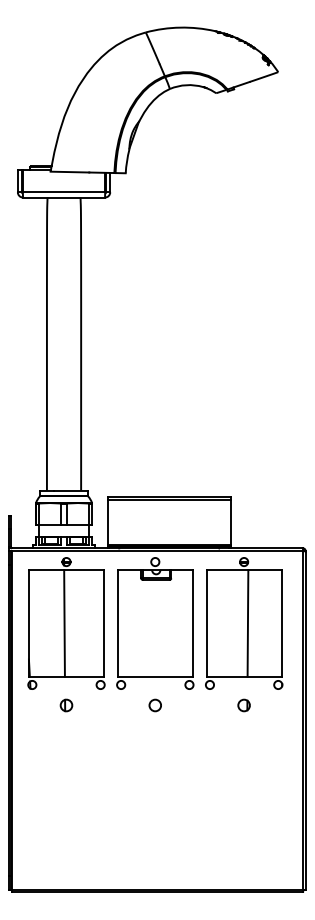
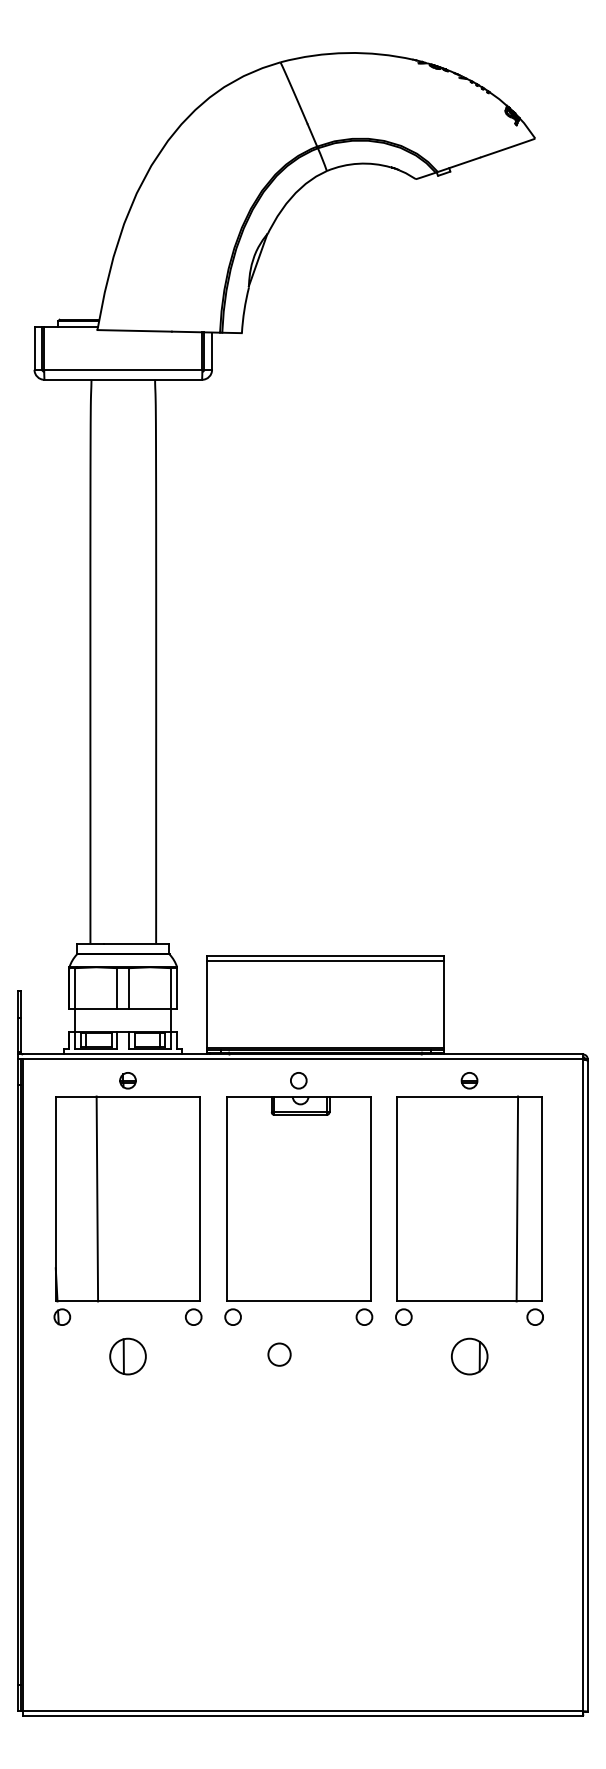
line: (64, 623) -> (97, 1198), moved
line: (247, 623) -> (516, 1198), moved
part: (66, 705) -> (128, 1356), size x1.6
circle: (154, 705) -> (278, 1354), moved
part: (243, 705) -> (468, 1356), size x1.6

